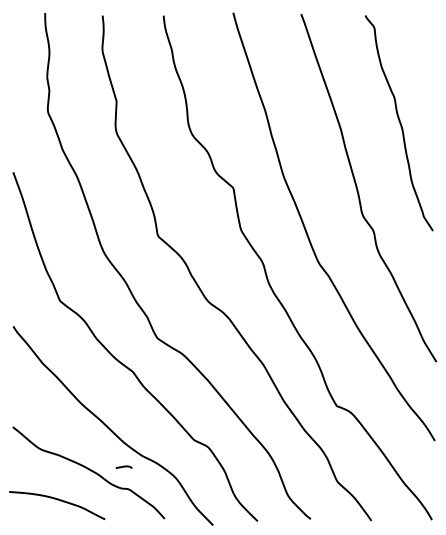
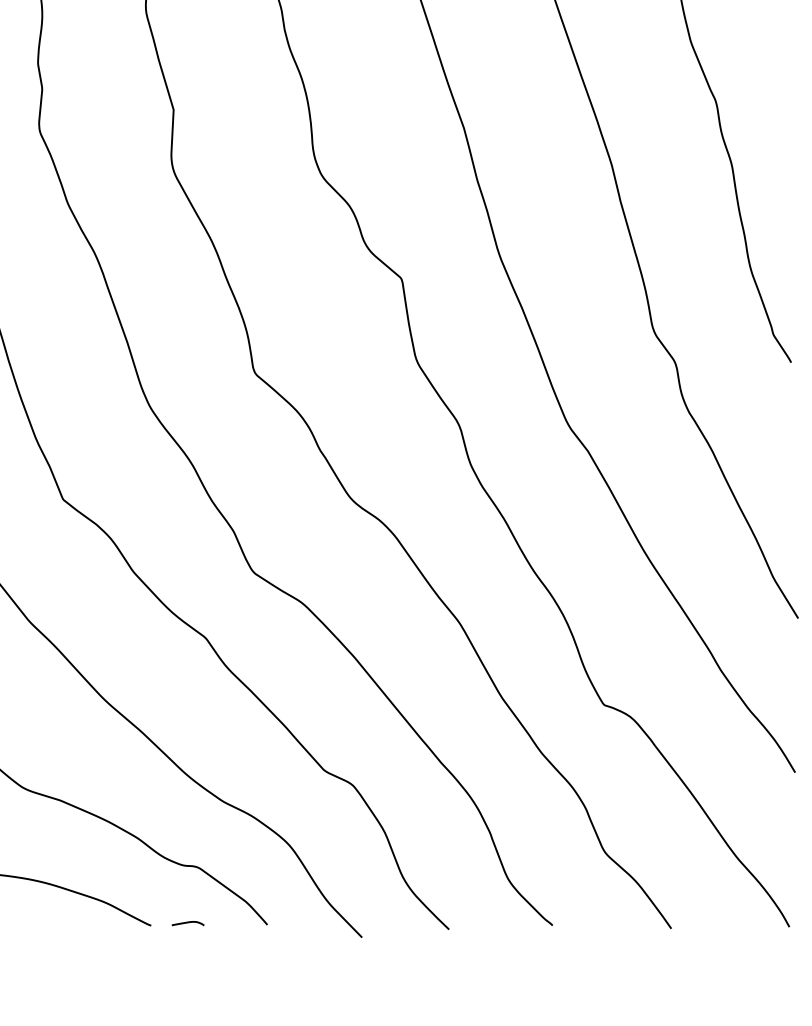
line: (123, 466) -> (186, 922), moved

